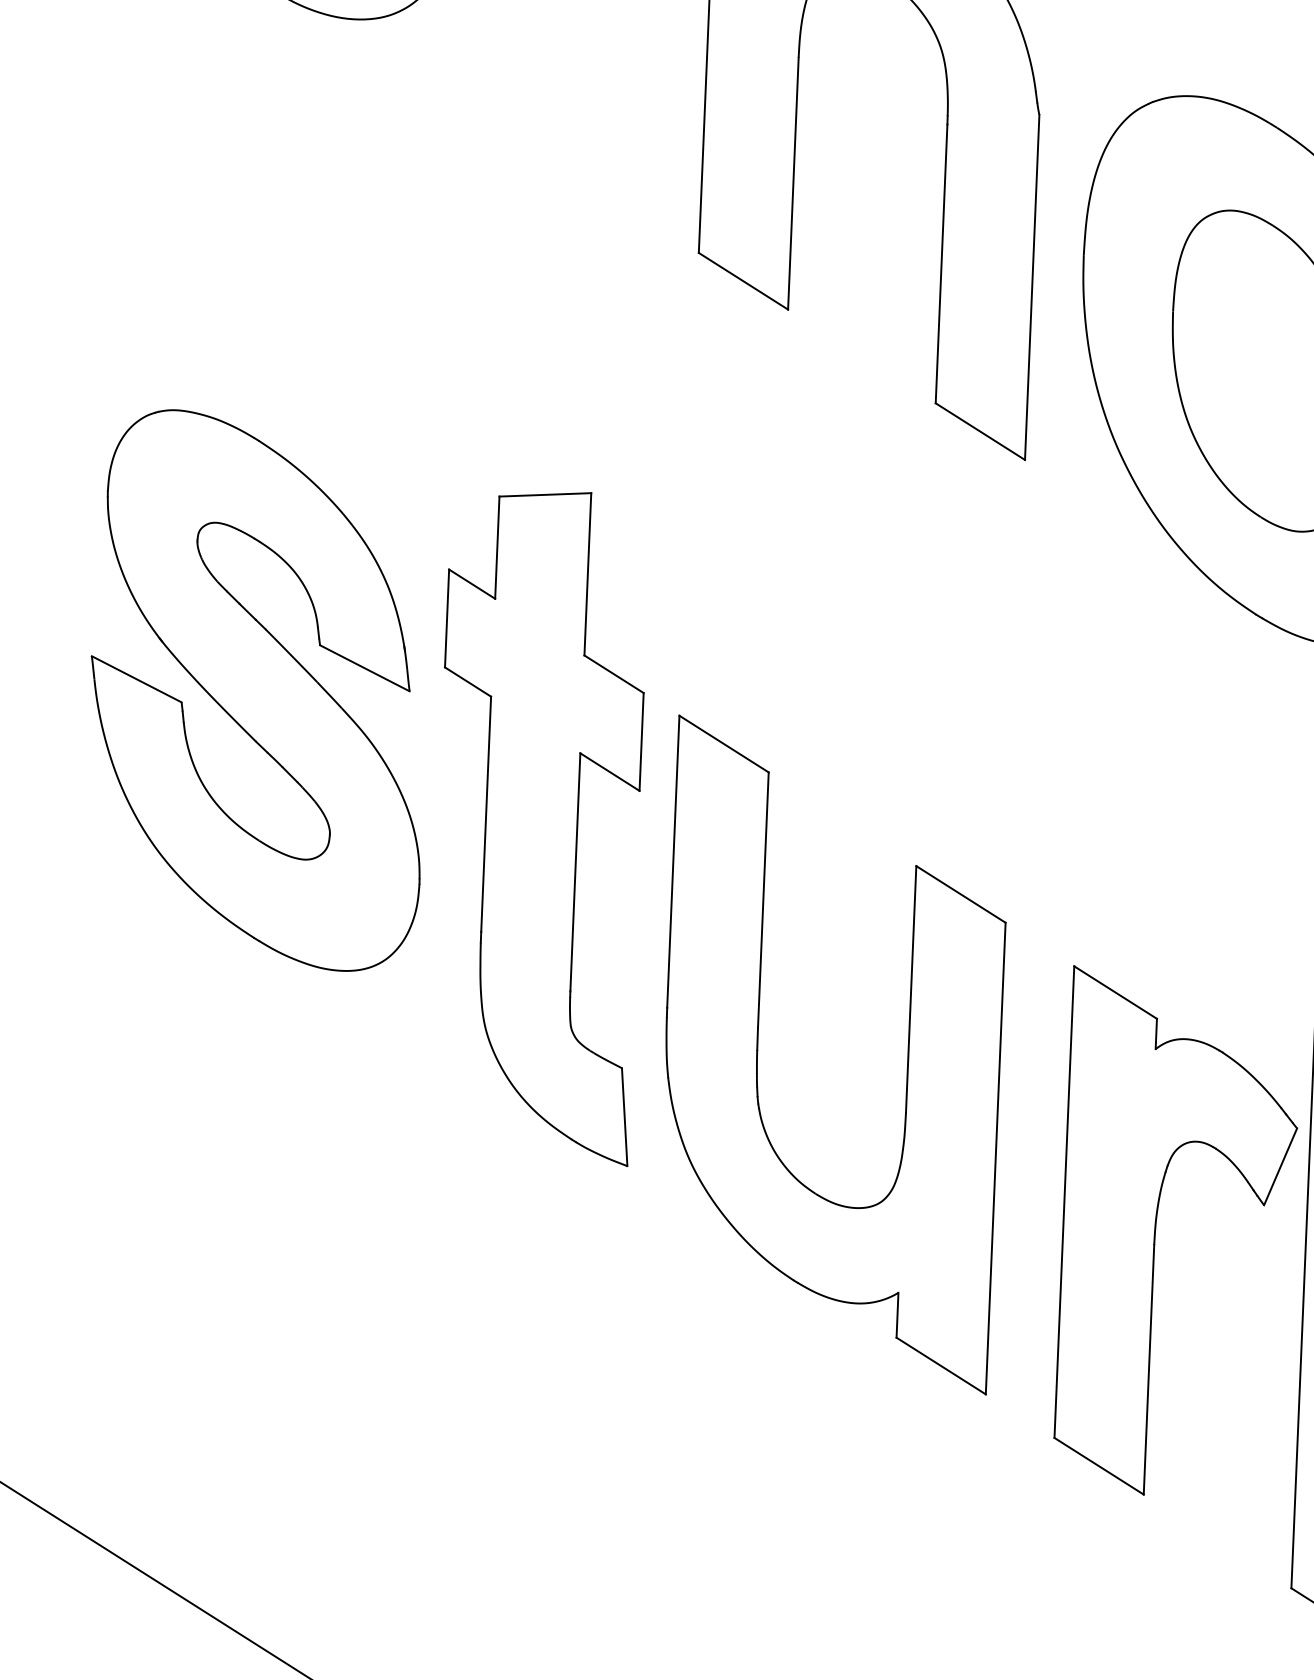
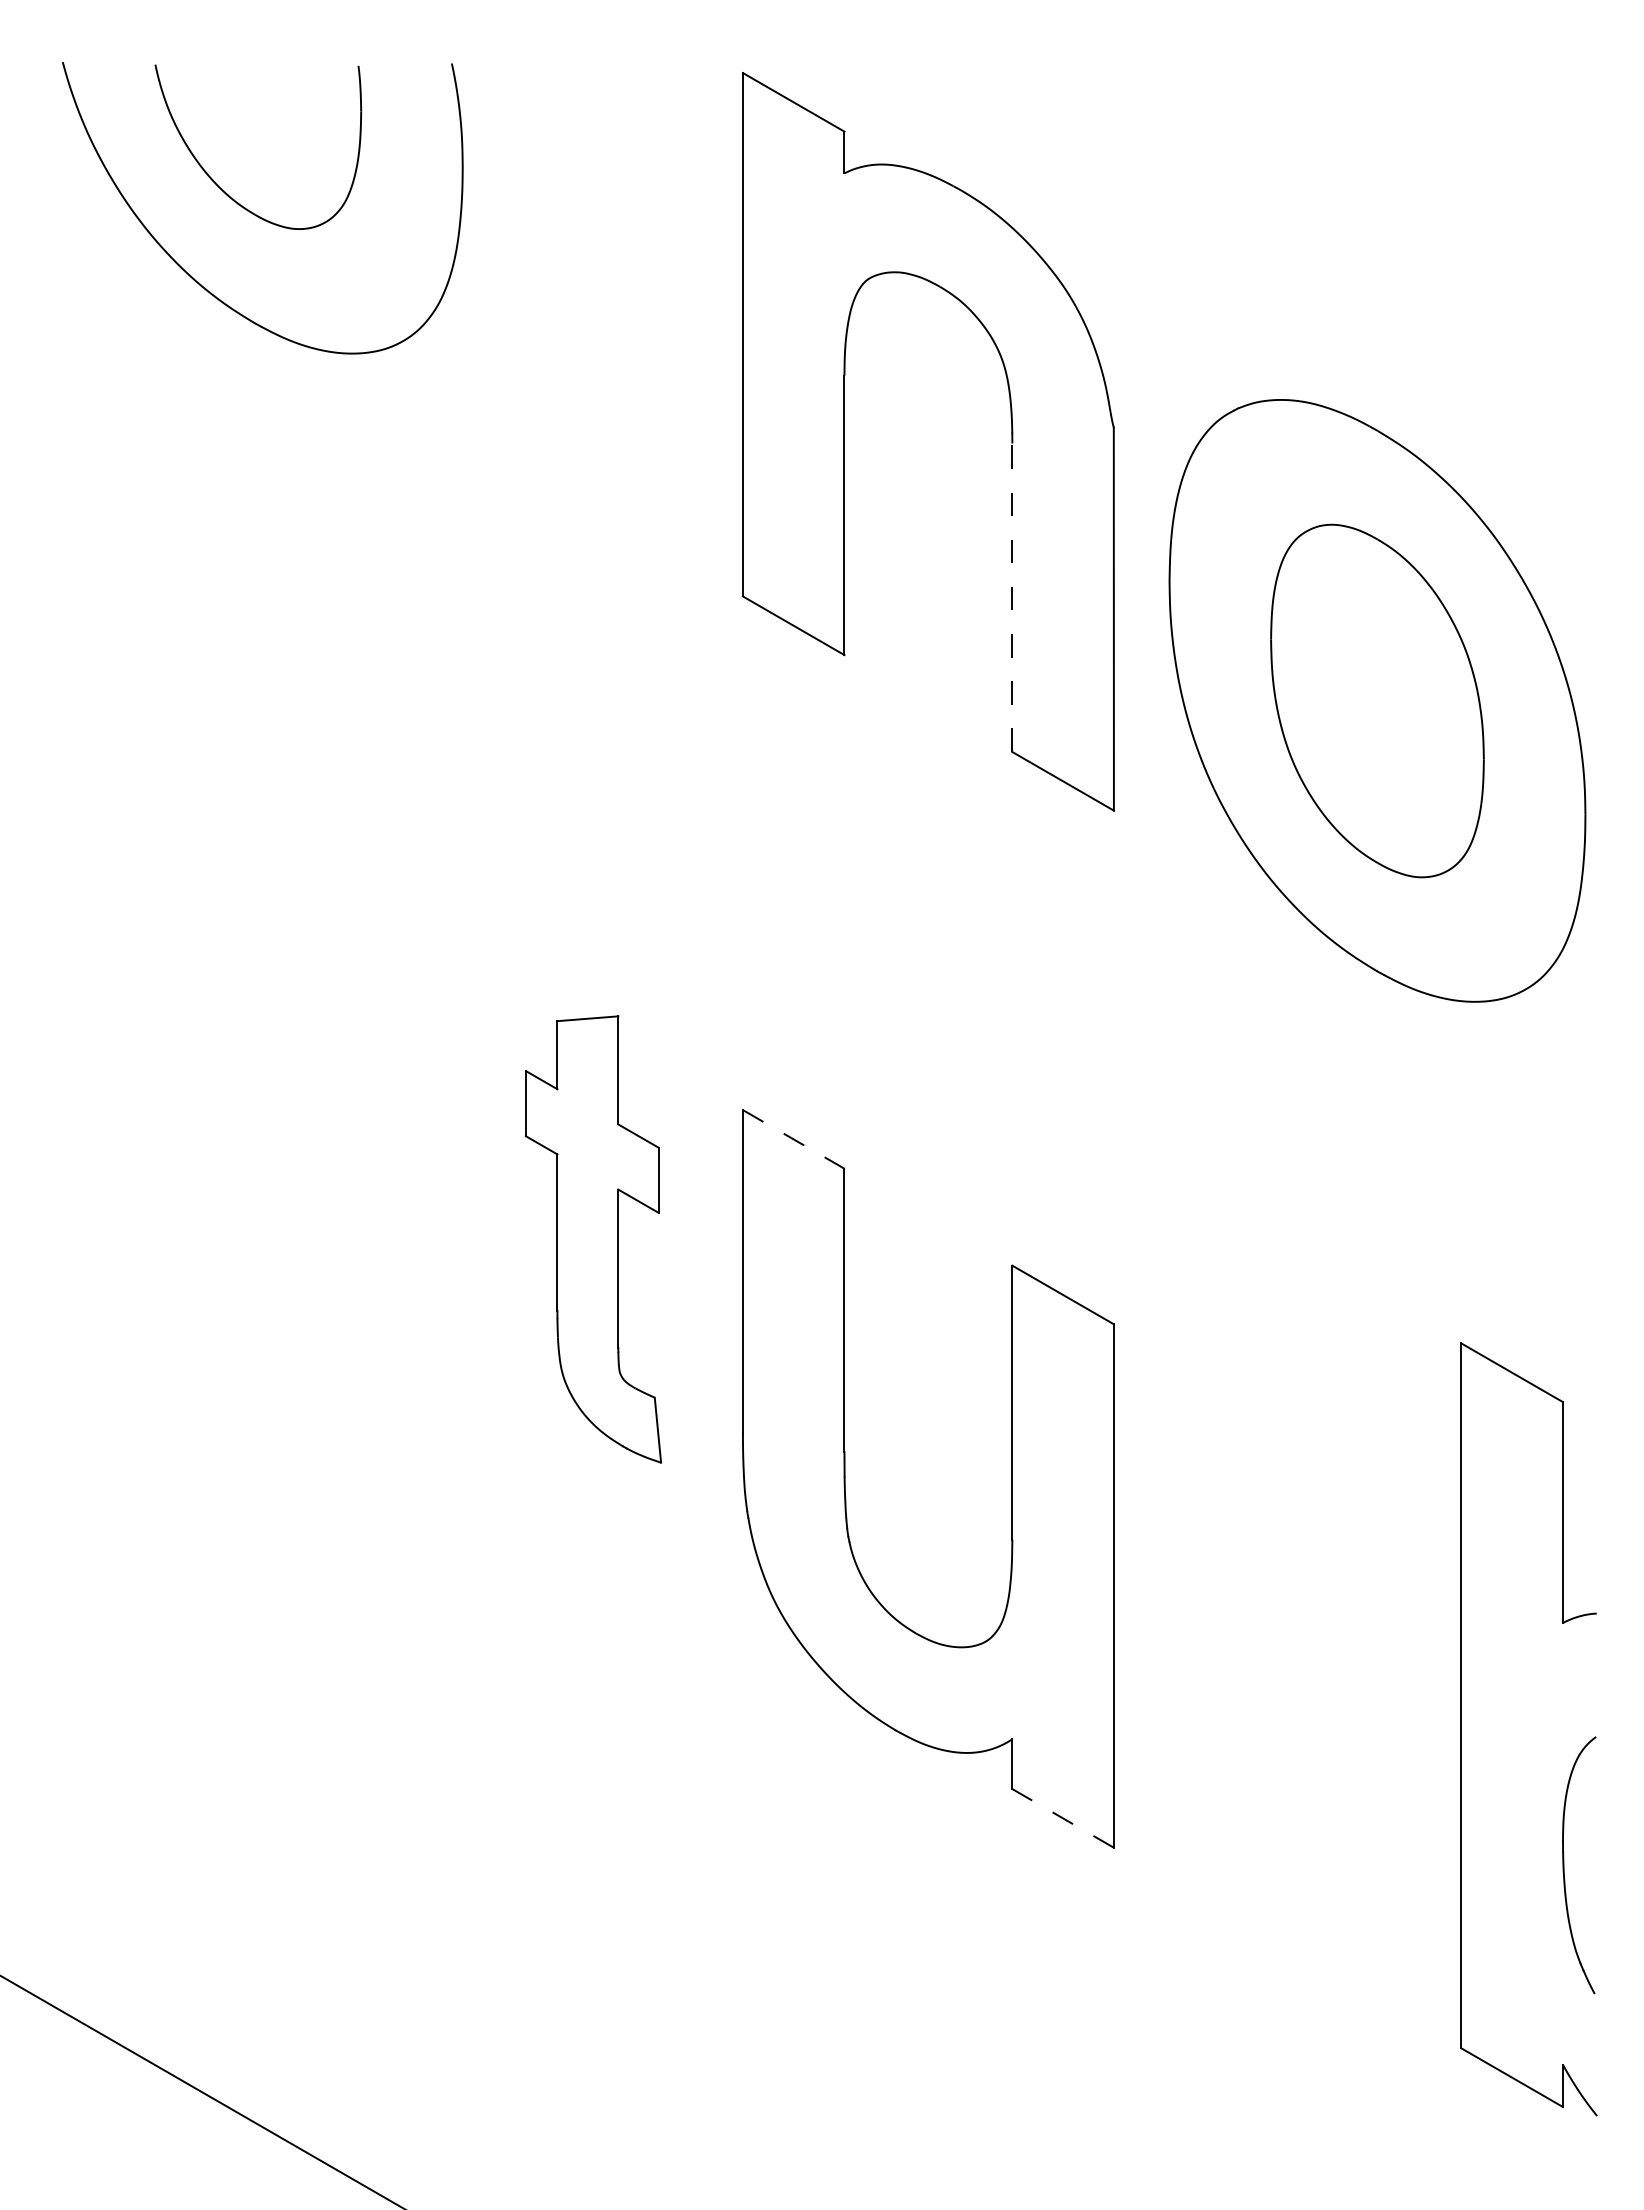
line: (941, 264) -> (1012, 597), solid -> dashed
part: (258, 690) -> (275, 1101), removed
line: (723, 744) -> (793, 1139), solid -> dashed
part: (539, 826) -> (593, 1239), size x0.6
part: (1155, 1232) -> (1294, 1660), removed
line: (941, 1366) -> (1063, 1818), solid -> dashed

